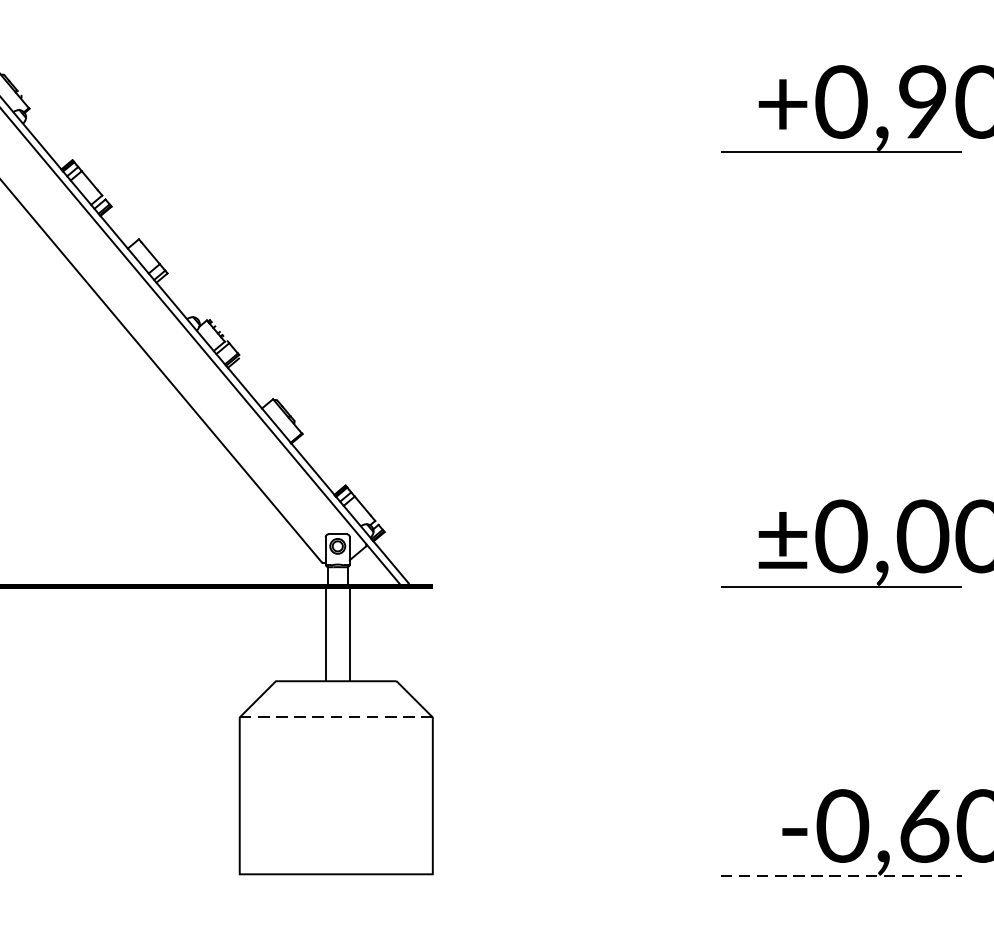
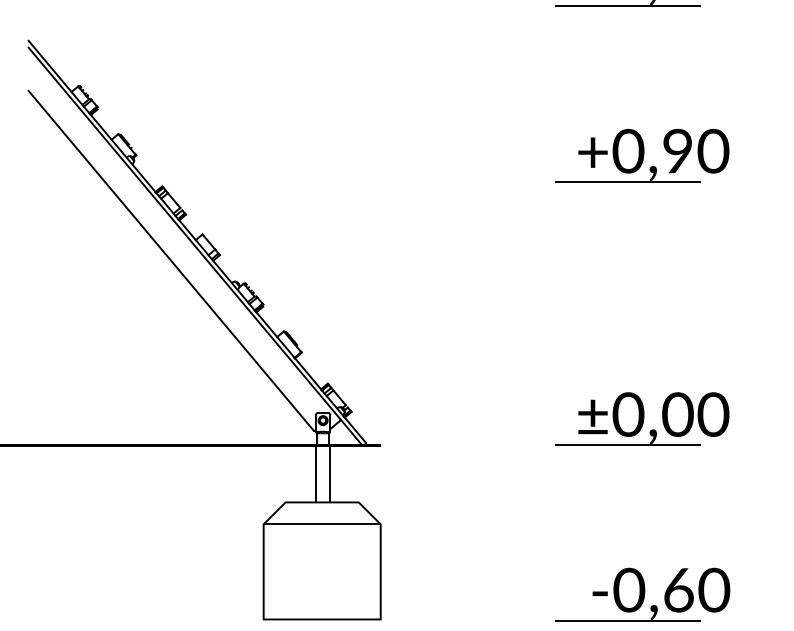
line: (336, 717) -> (322, 524), dashed -> solid
line: (841, 876) -> (628, 620), dashed -> solid

